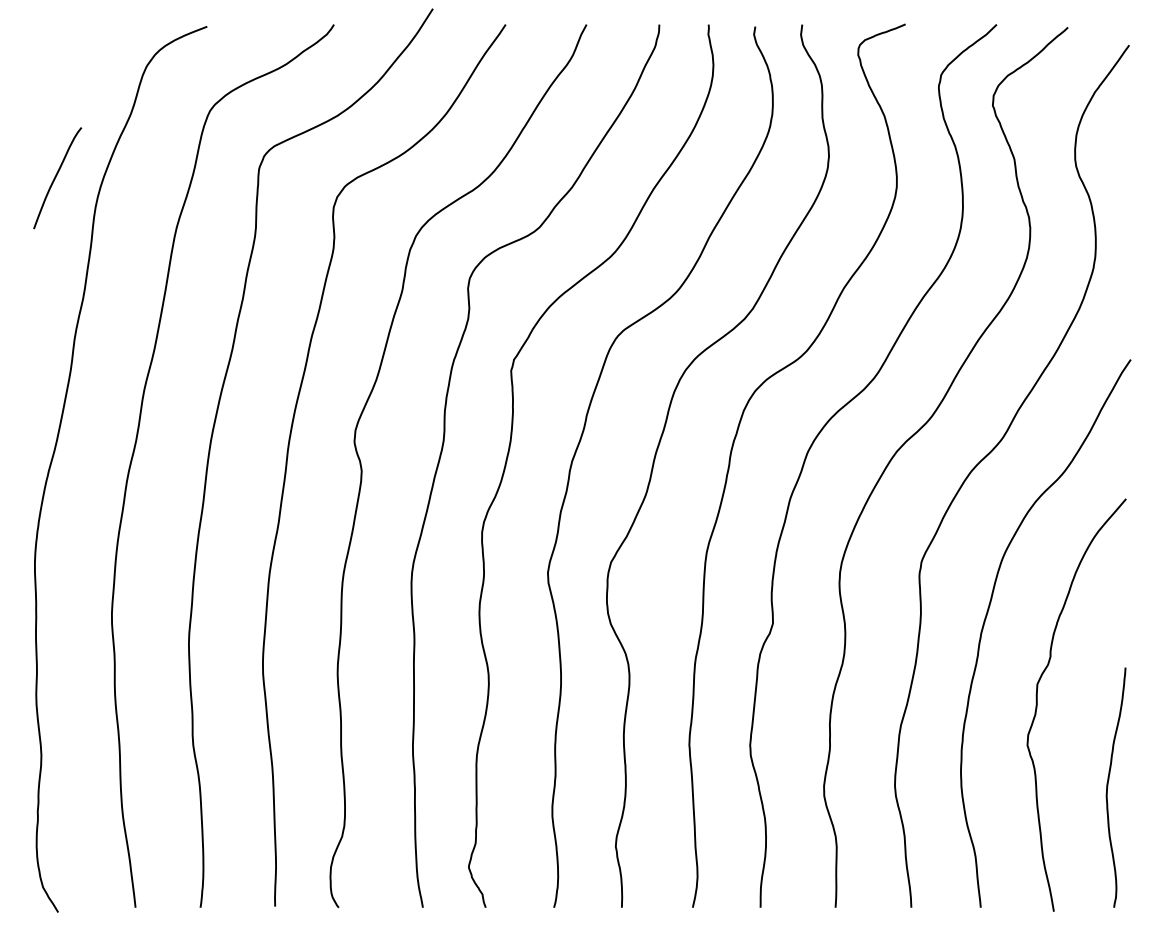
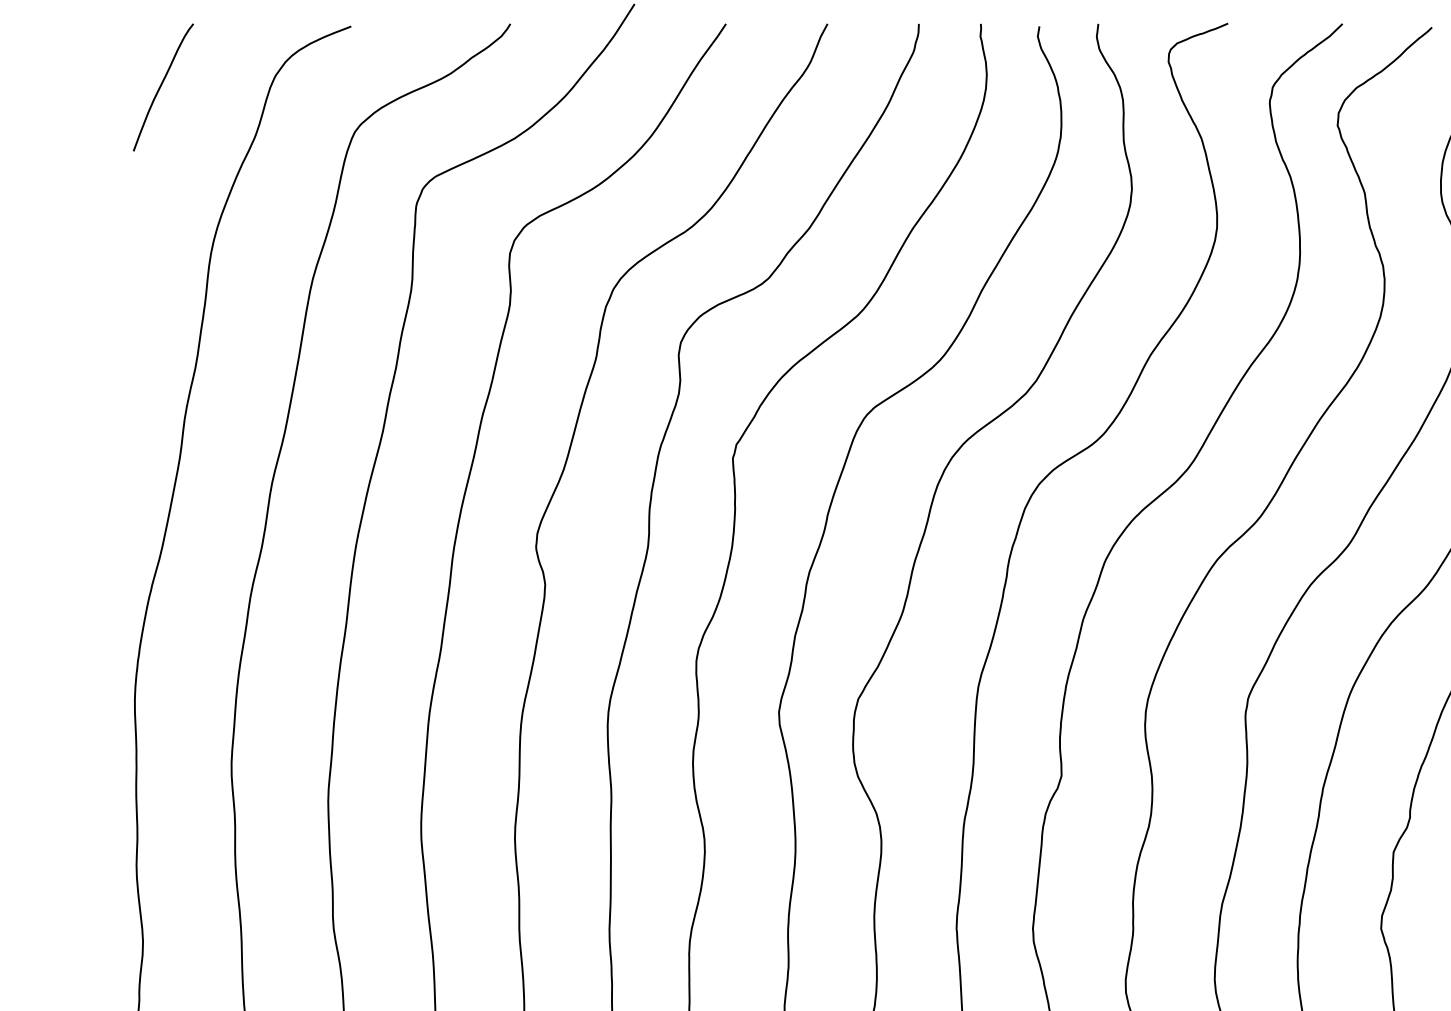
curve: (56, 177) -> (161, 86), moved

